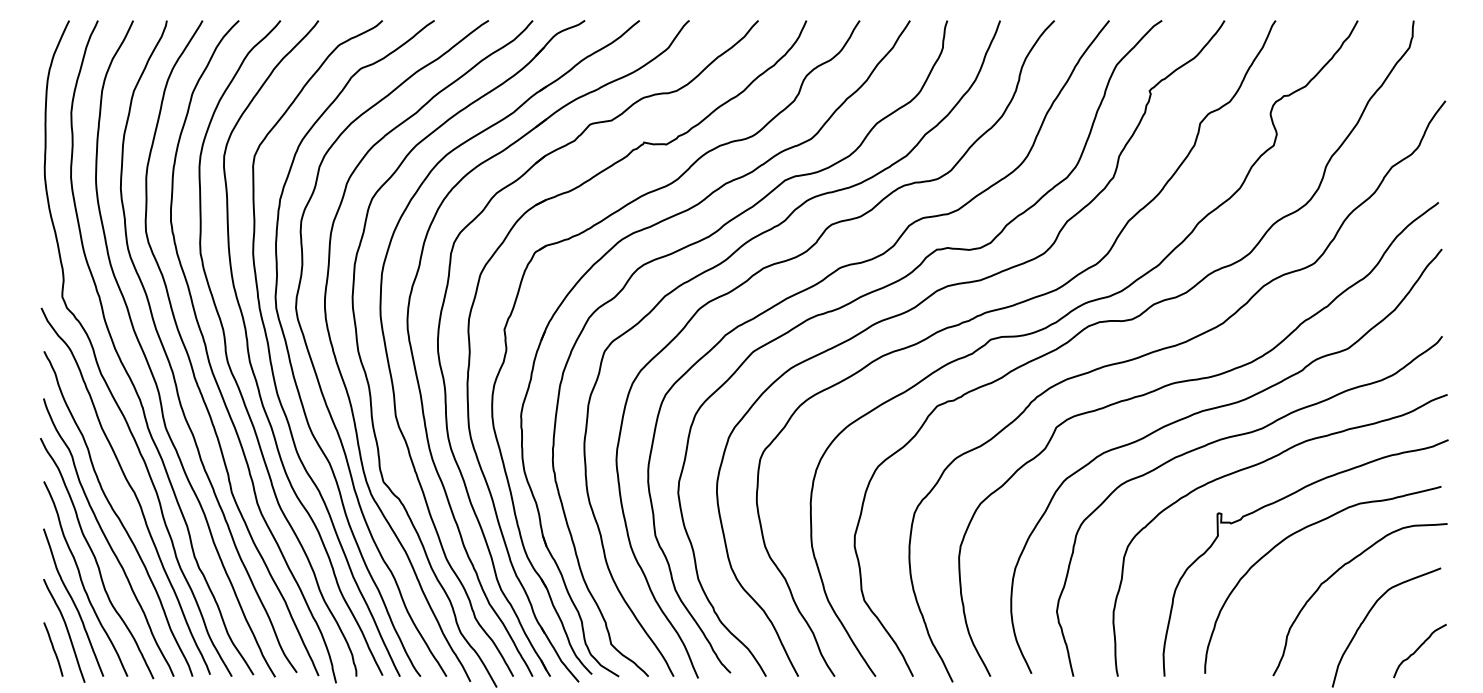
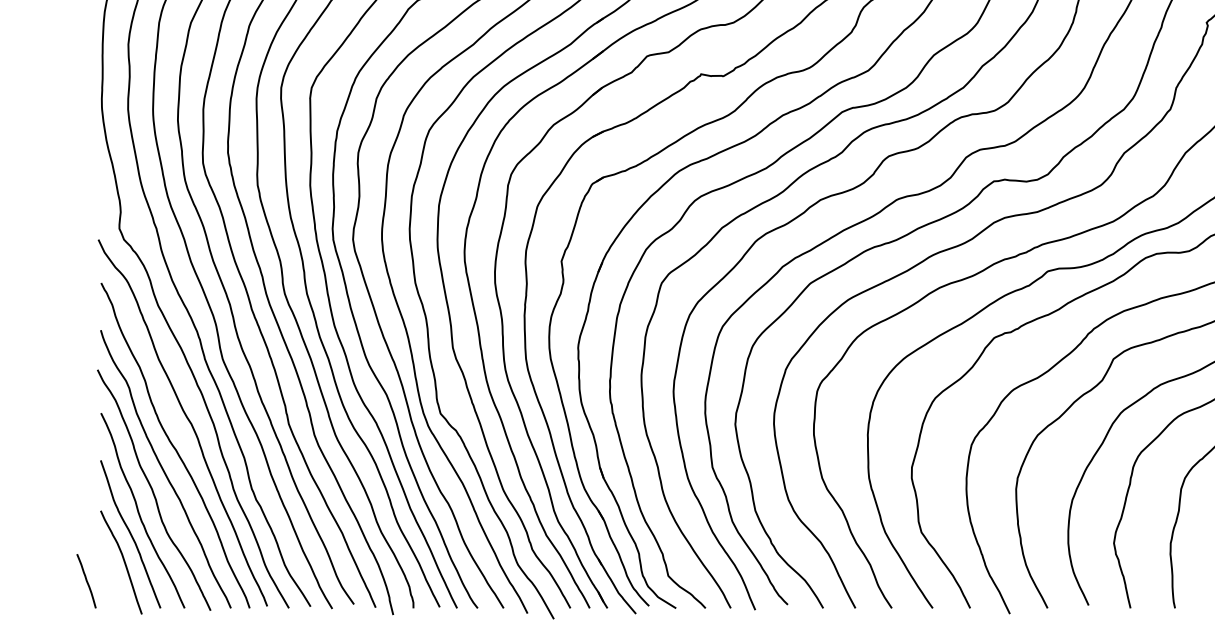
line: (53, 649) -> (86, 581), moved

